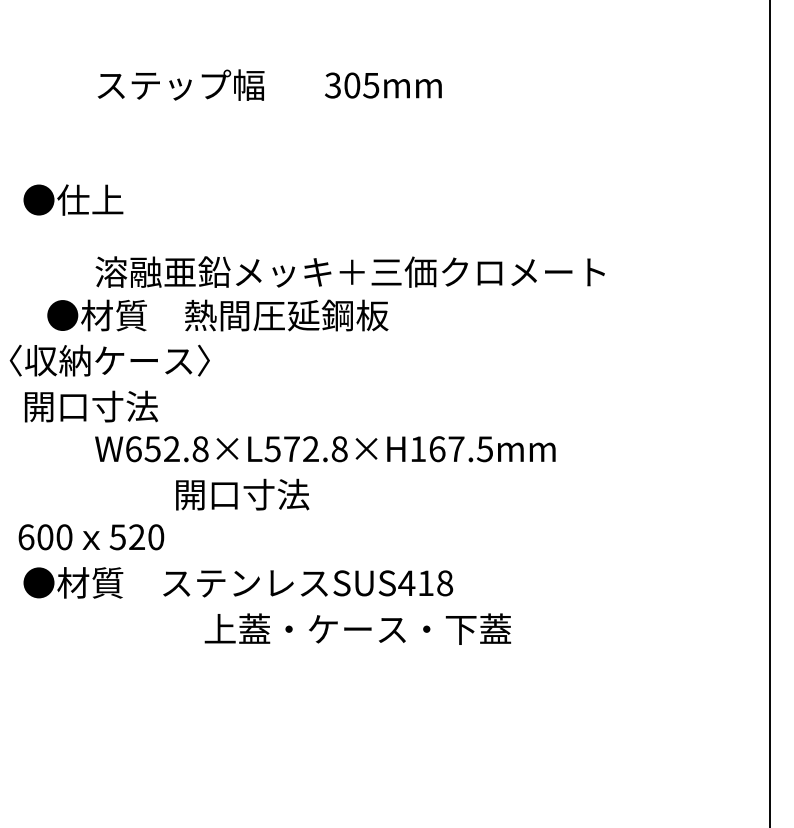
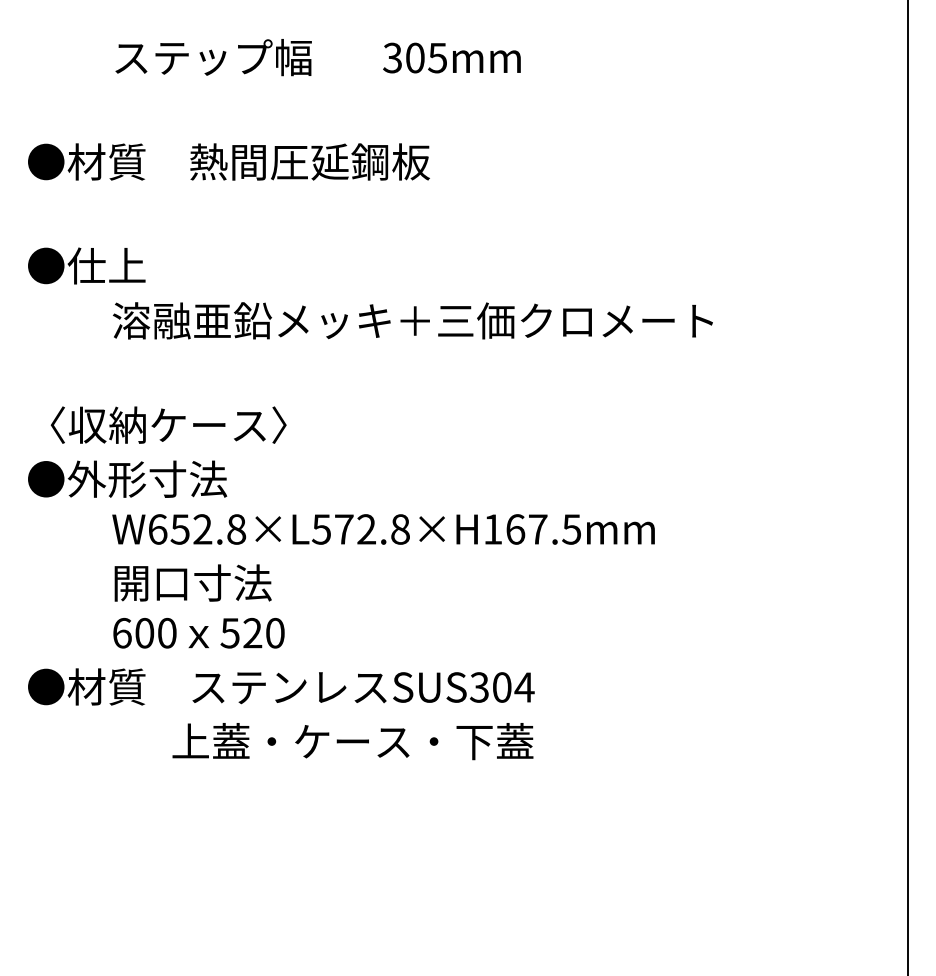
text: (269, 85) -> (317, 57), moved
text: (73, 199) -> (86, 265), moved
text: (217, 315) -> (228, 161), moved
text: (109, 360) -> (168, 424), moved
text: (107, 405) -> (127, 478), 開口寸法 -> ●外形寸法
text: (242, 494) -> (192, 582), moved
text: (91, 537) -> (198, 633), moved
text: (425, 583) -> (501, 687), SUS418 -> SUS304
text: (357, 629) -> (352, 741), moved

